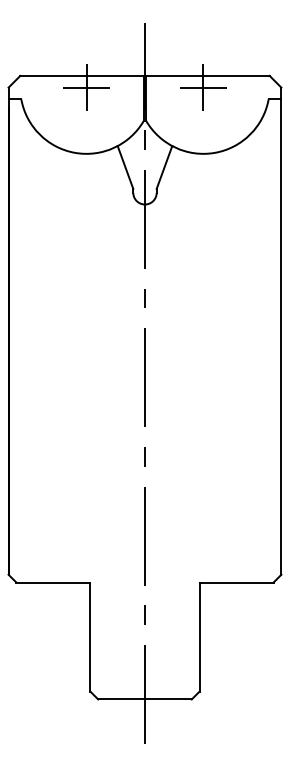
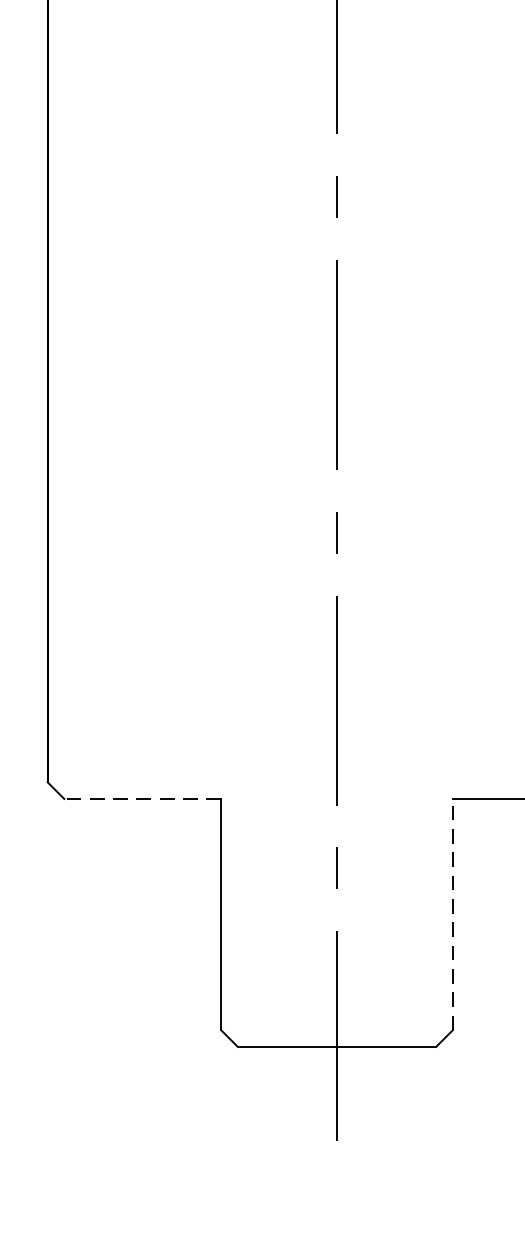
line: (52, 582) -> (140, 798), solid -> dashed
line: (199, 637) -> (452, 915), solid -> dashed

